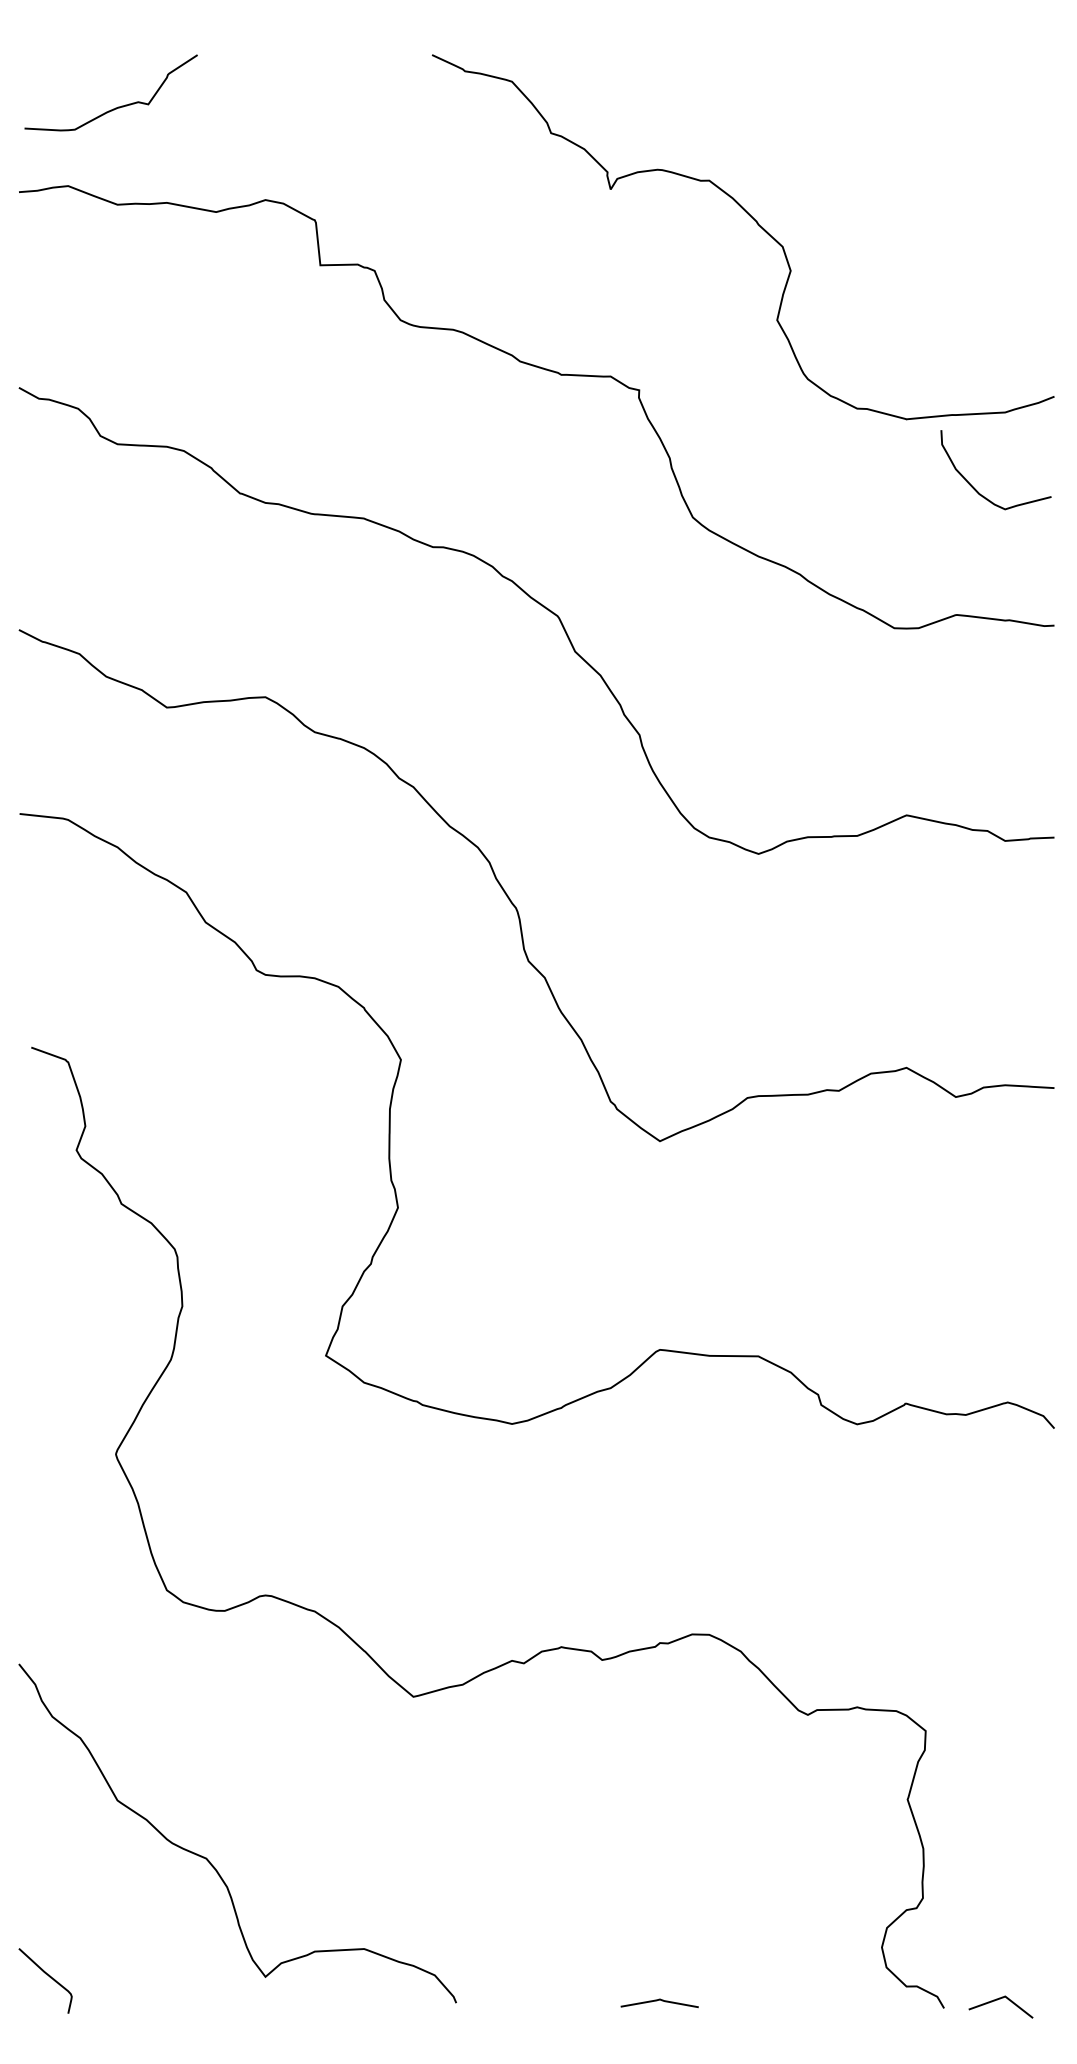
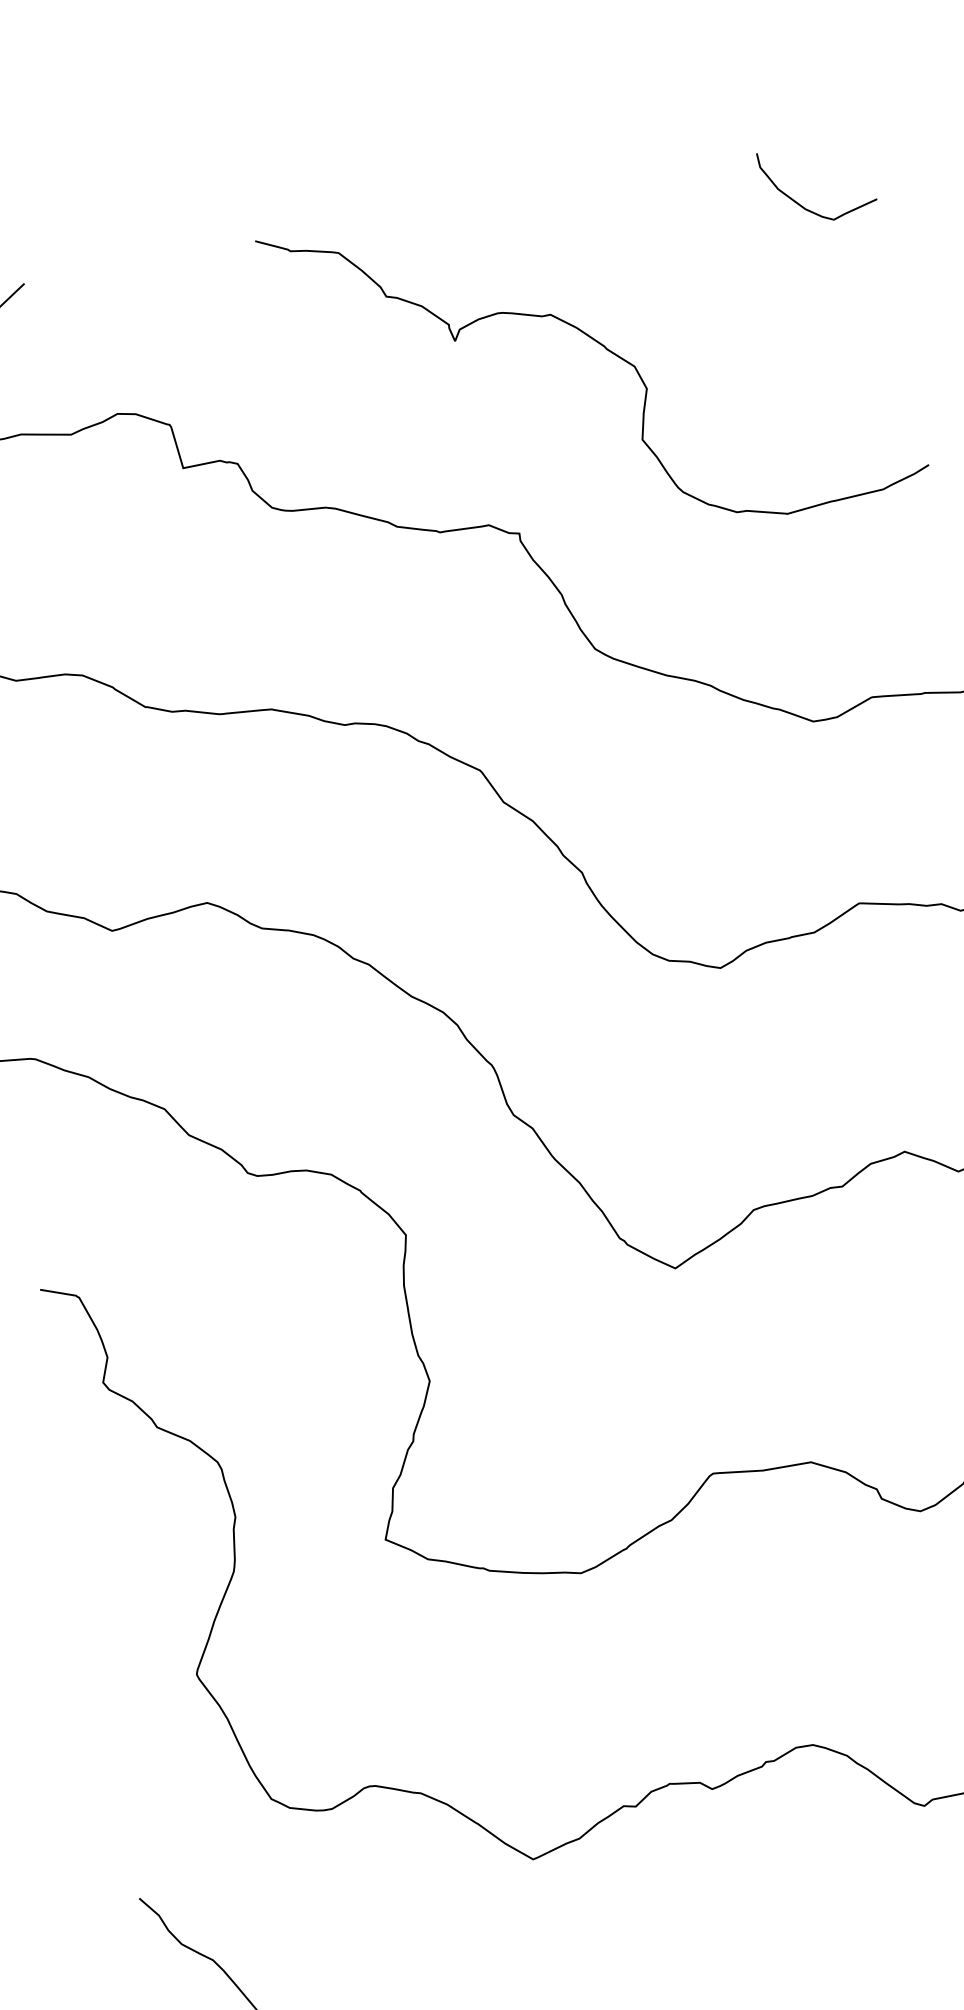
curve: (976, 489) -> (802, 205), moved

